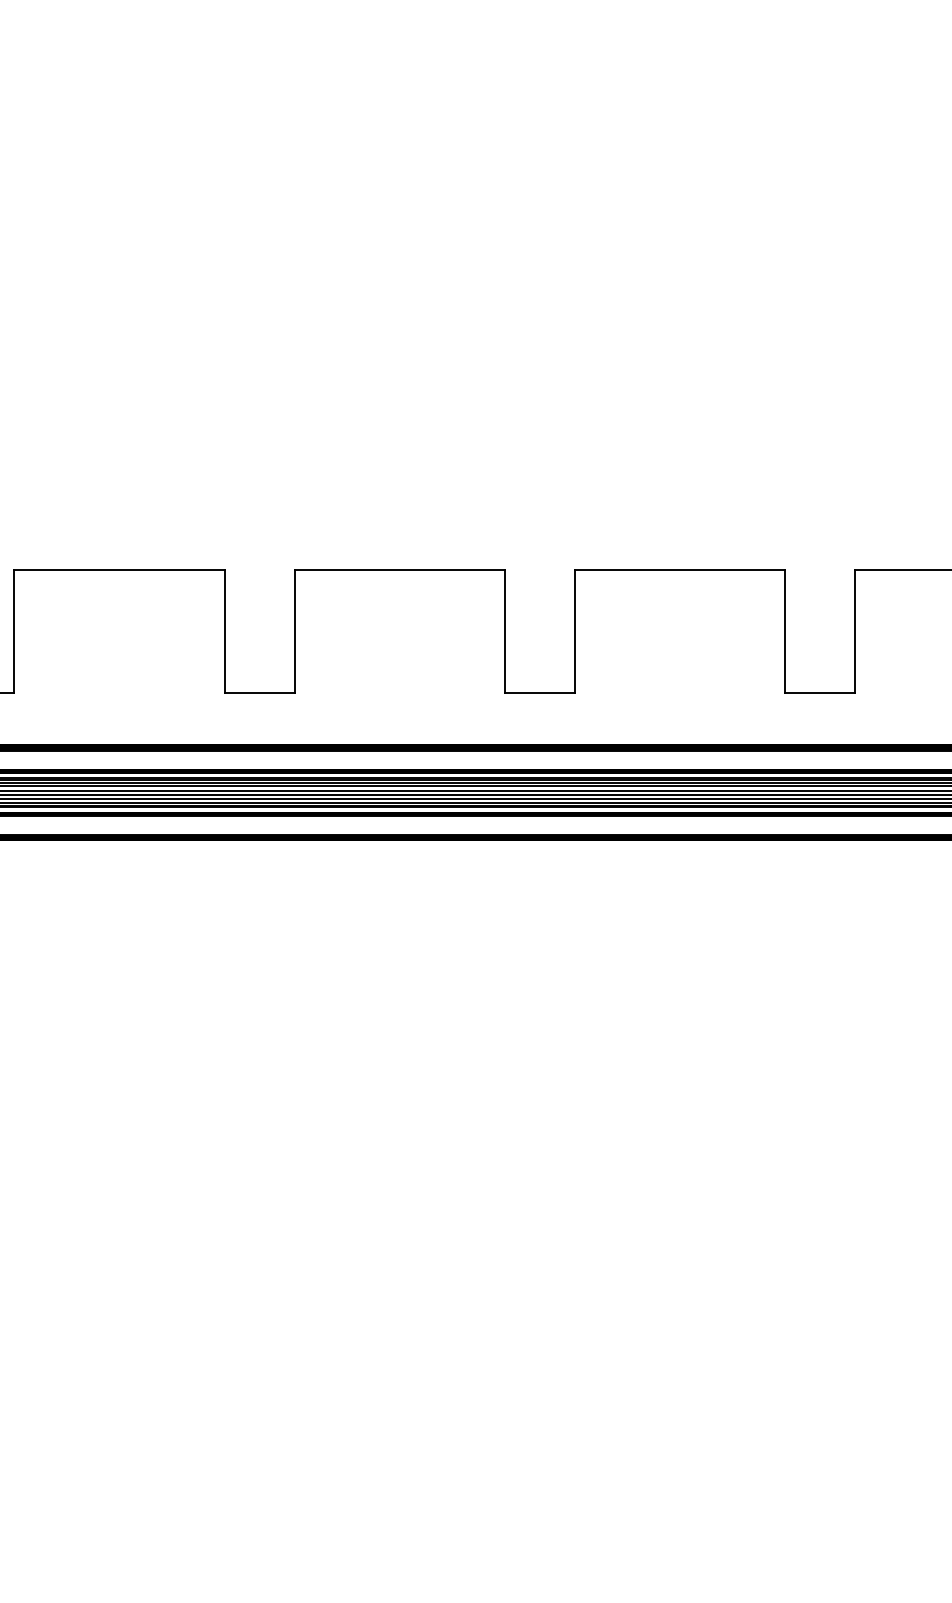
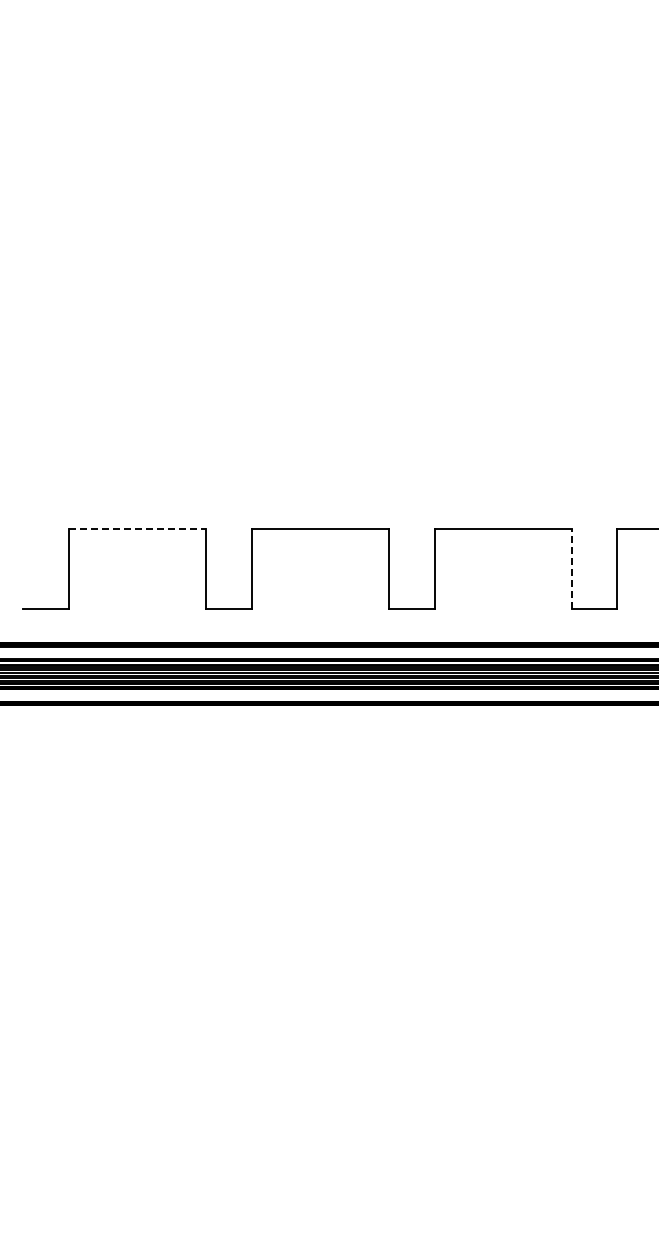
line: (119, 569) -> (137, 528), solid -> dashed
line: (784, 630) -> (571, 568), solid -> dashed

